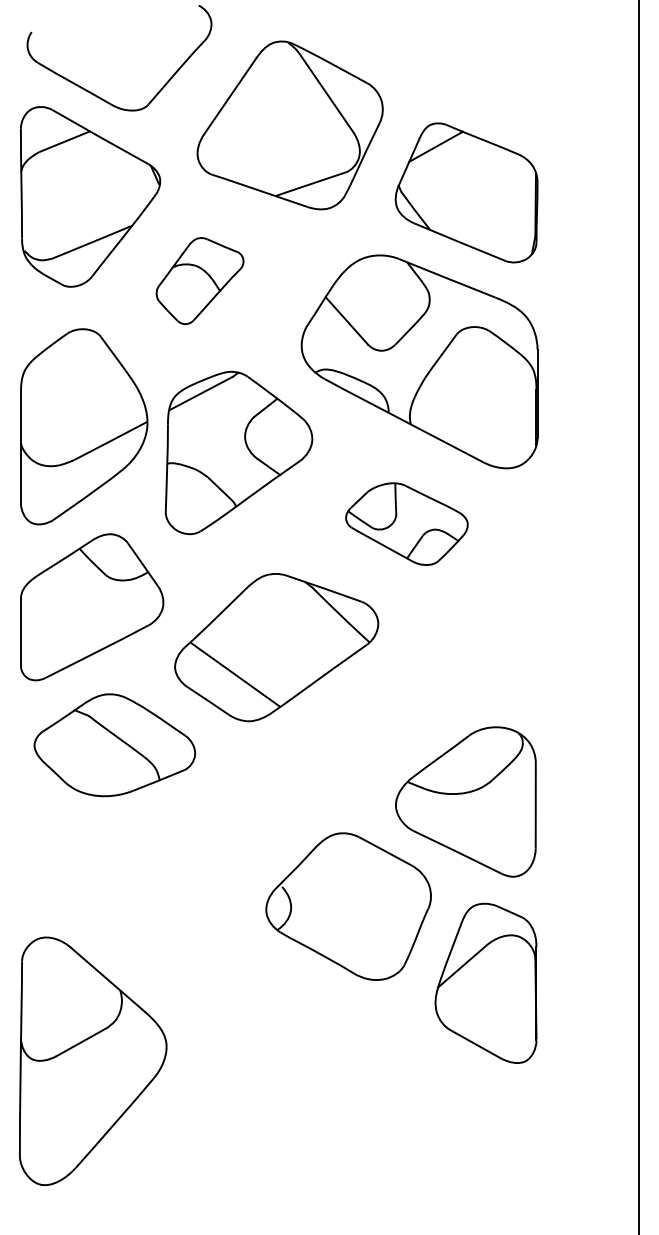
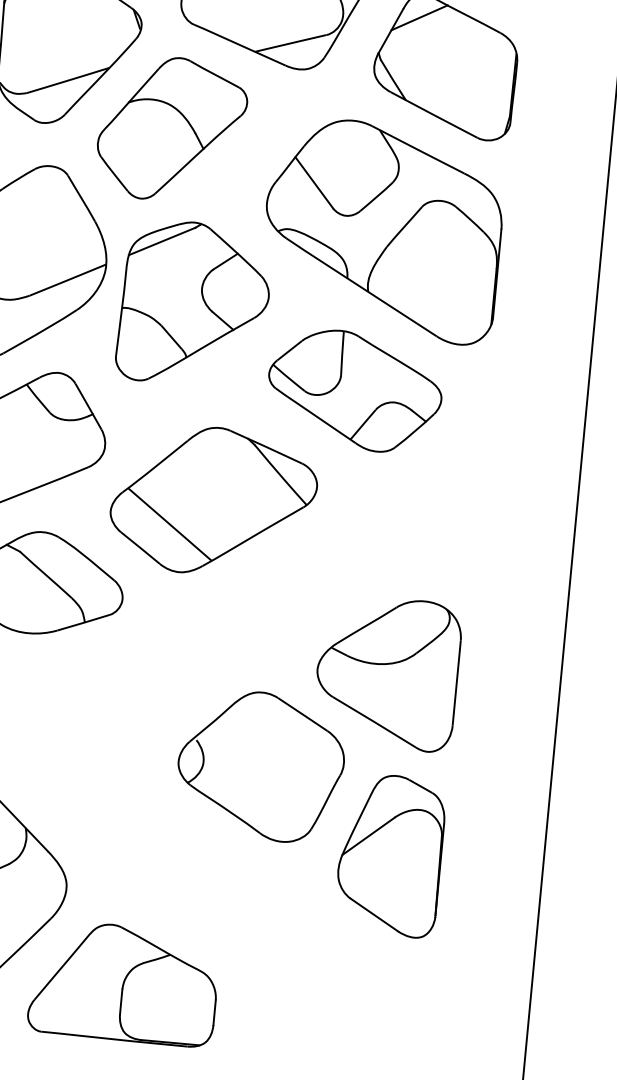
part: (199, 280) -> (171, 128), size x1.67
part: (406, 523) -> (354, 390), size x1.43
part: (232, 1135) -> (123, 983), added

